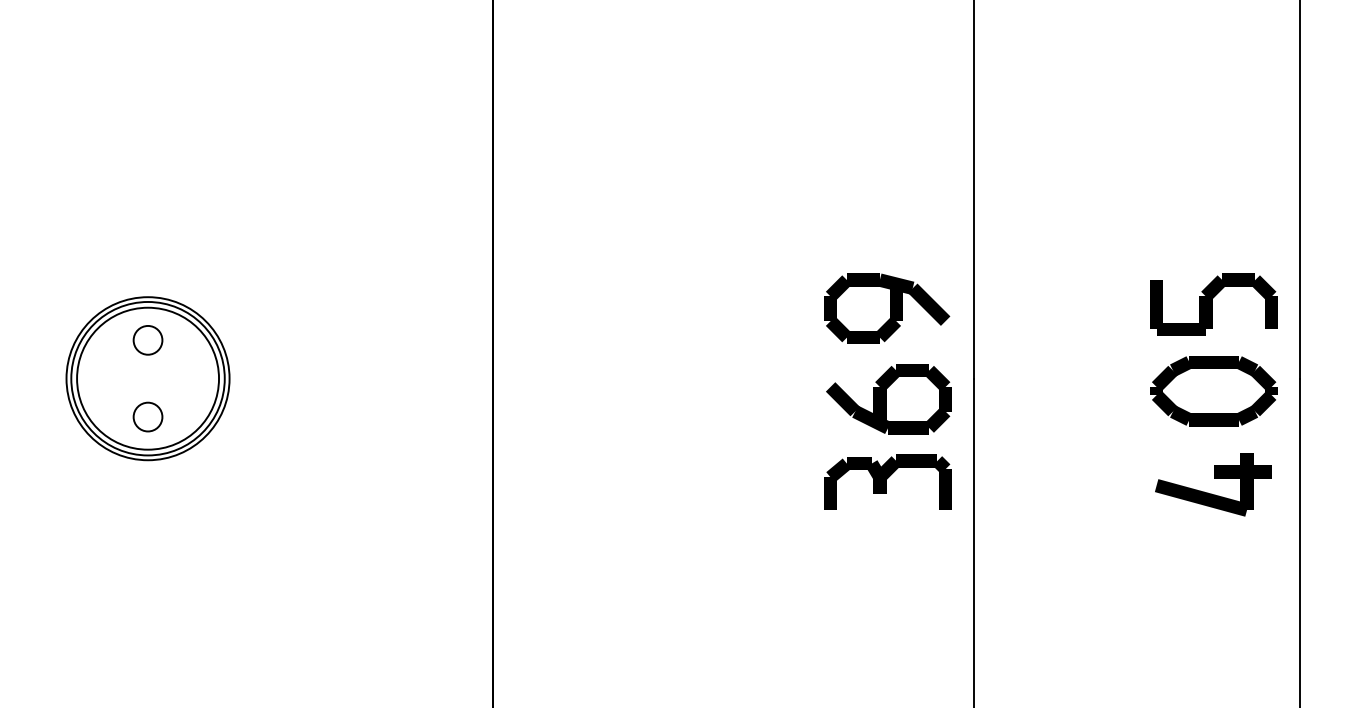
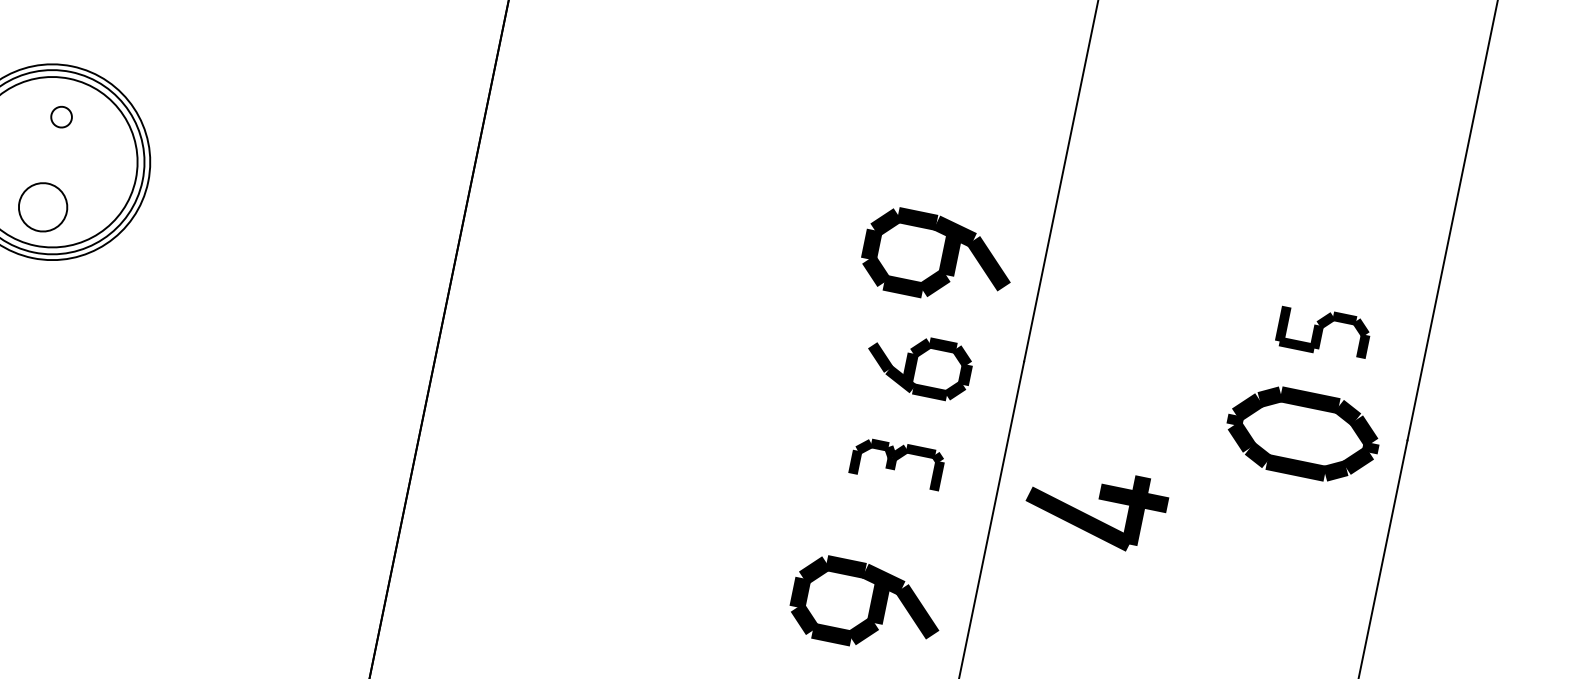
part: (1213, 304) -> (1323, 332), size x0.6
circle: (147, 340) -> (60, 117), size x0.6
part: (888, 399) -> (918, 365), size x0.7
circle: (147, 416) -> (42, 206), size x1.4
part: (1214, 478) -> (1098, 499), moved
part: (887, 481) -> (897, 461), size x0.6
part: (887, 604) -> (867, 606), added

